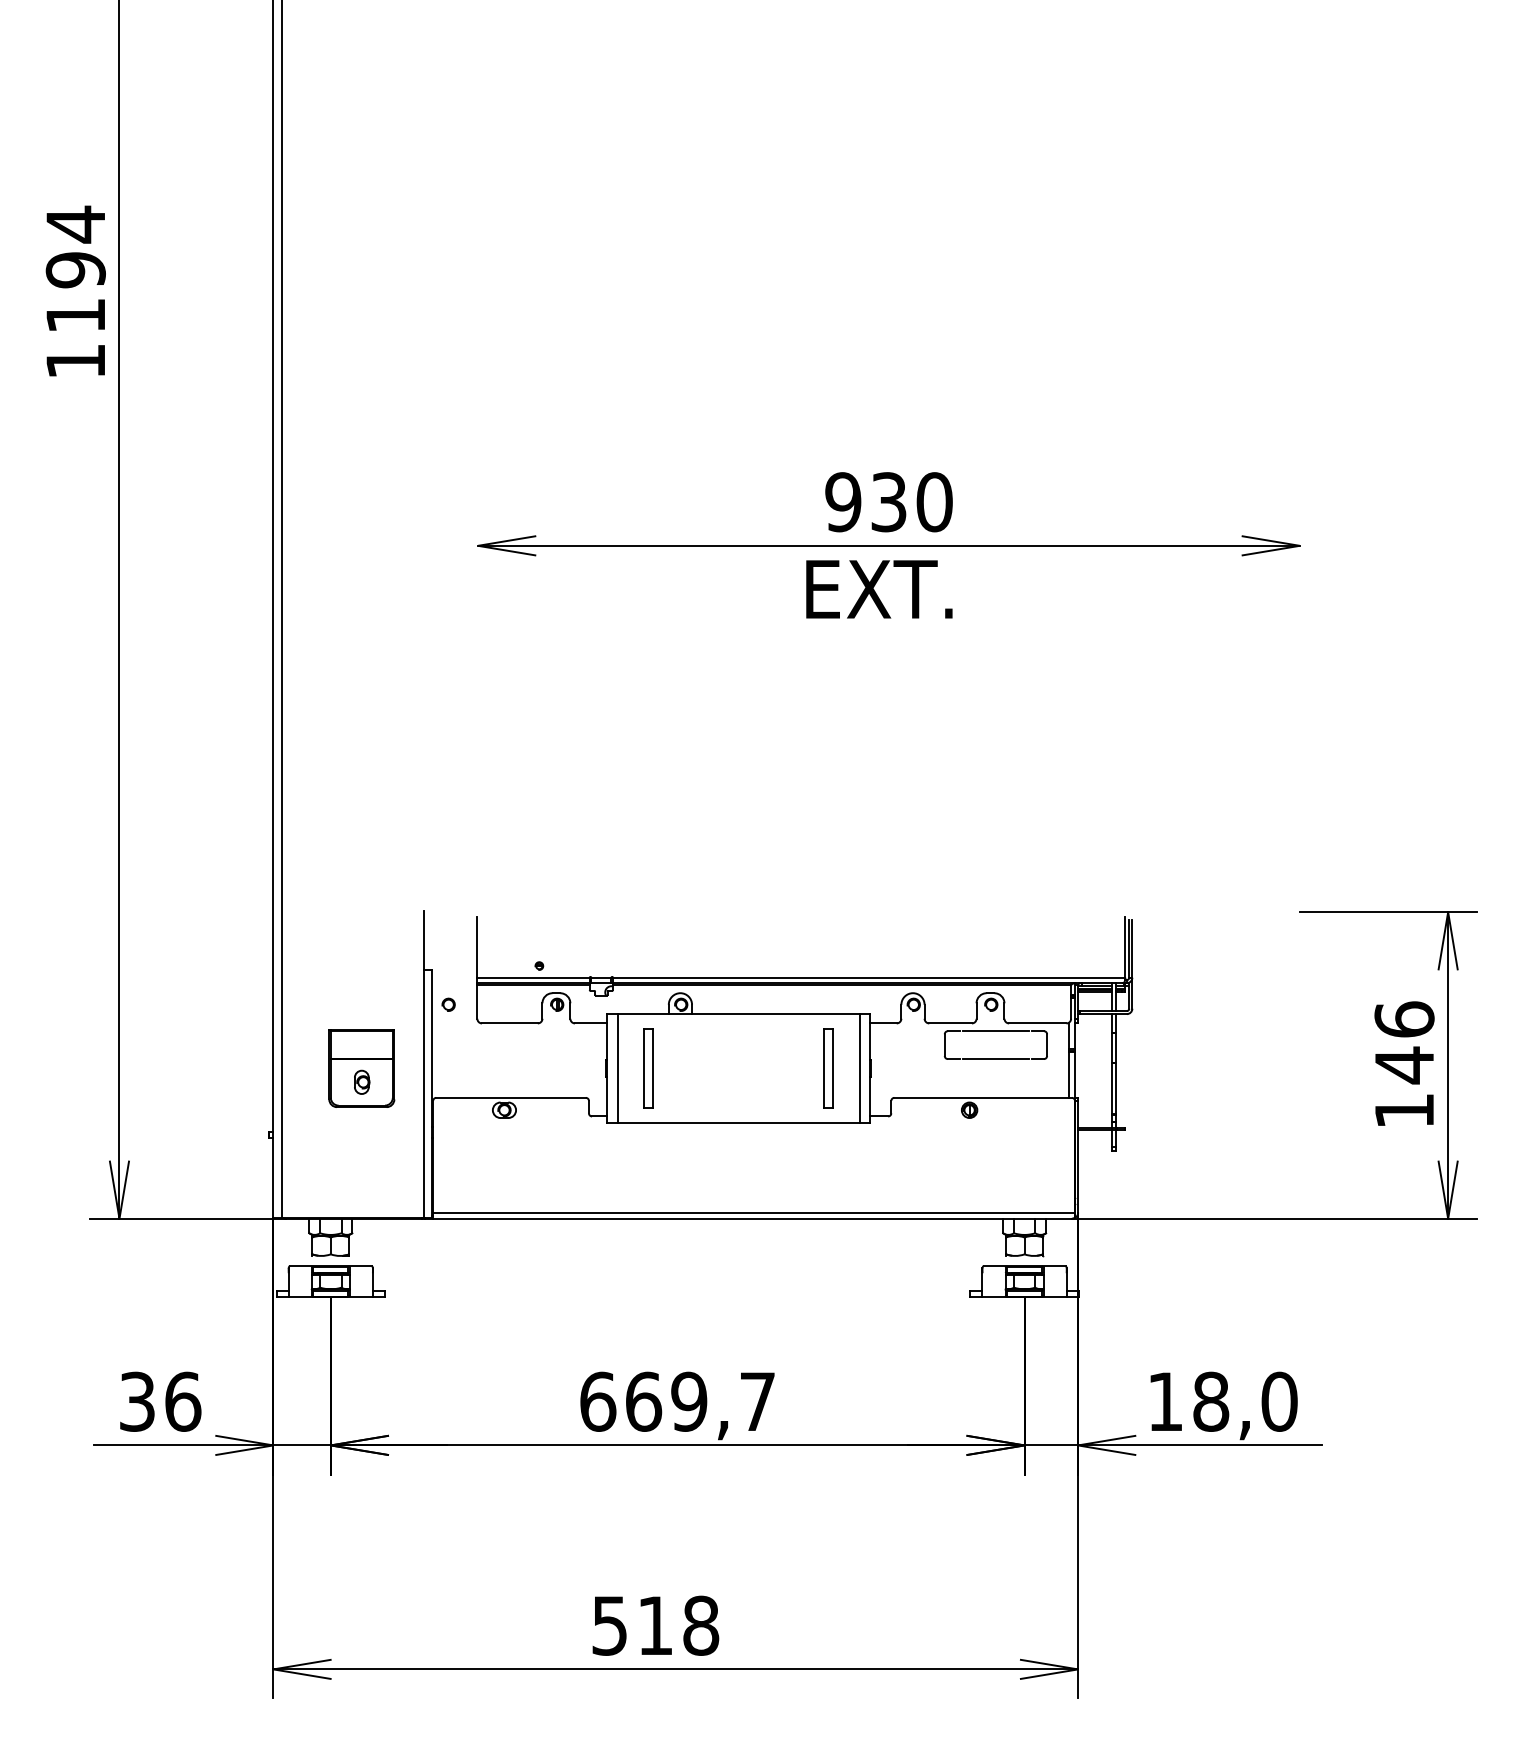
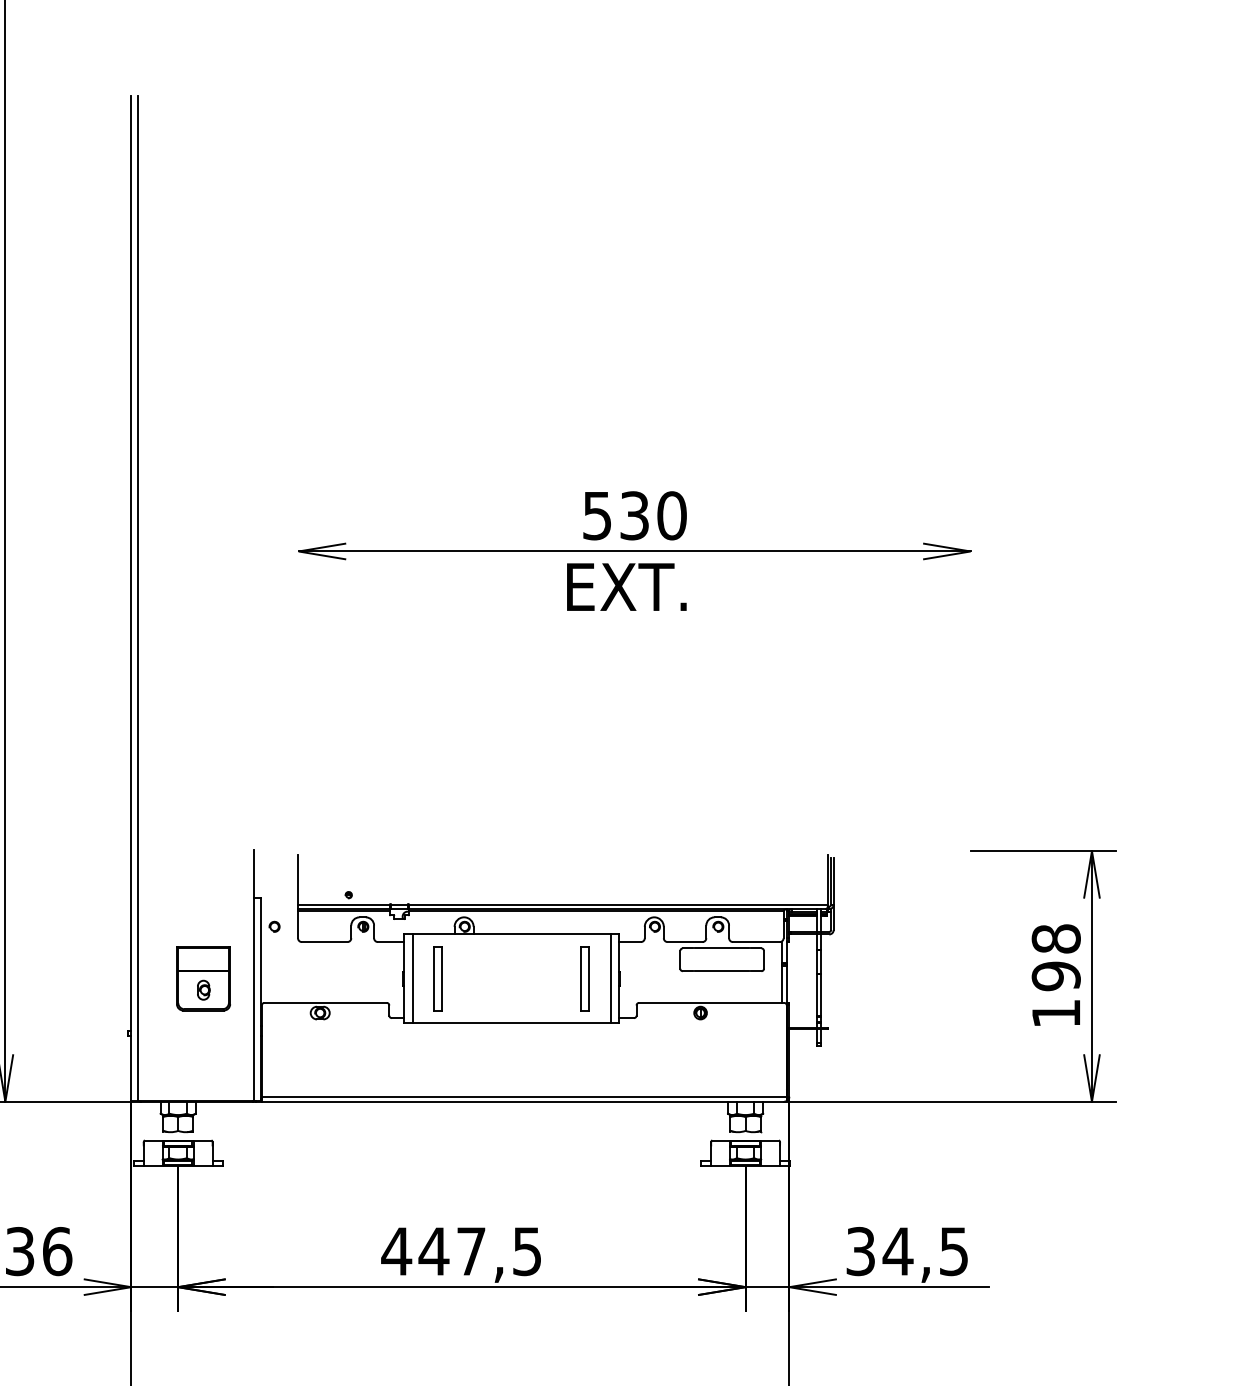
text: (843, 502) -> (597, 516), 930 -> 530
text: (1404, 1042) -> (1056, 957), 146 -> 198
text: (676, 1401) -> (460, 1251), 669,7 -> 447,5
text: (1222, 1401) -> (907, 1251), 18,0 -> 34,5

